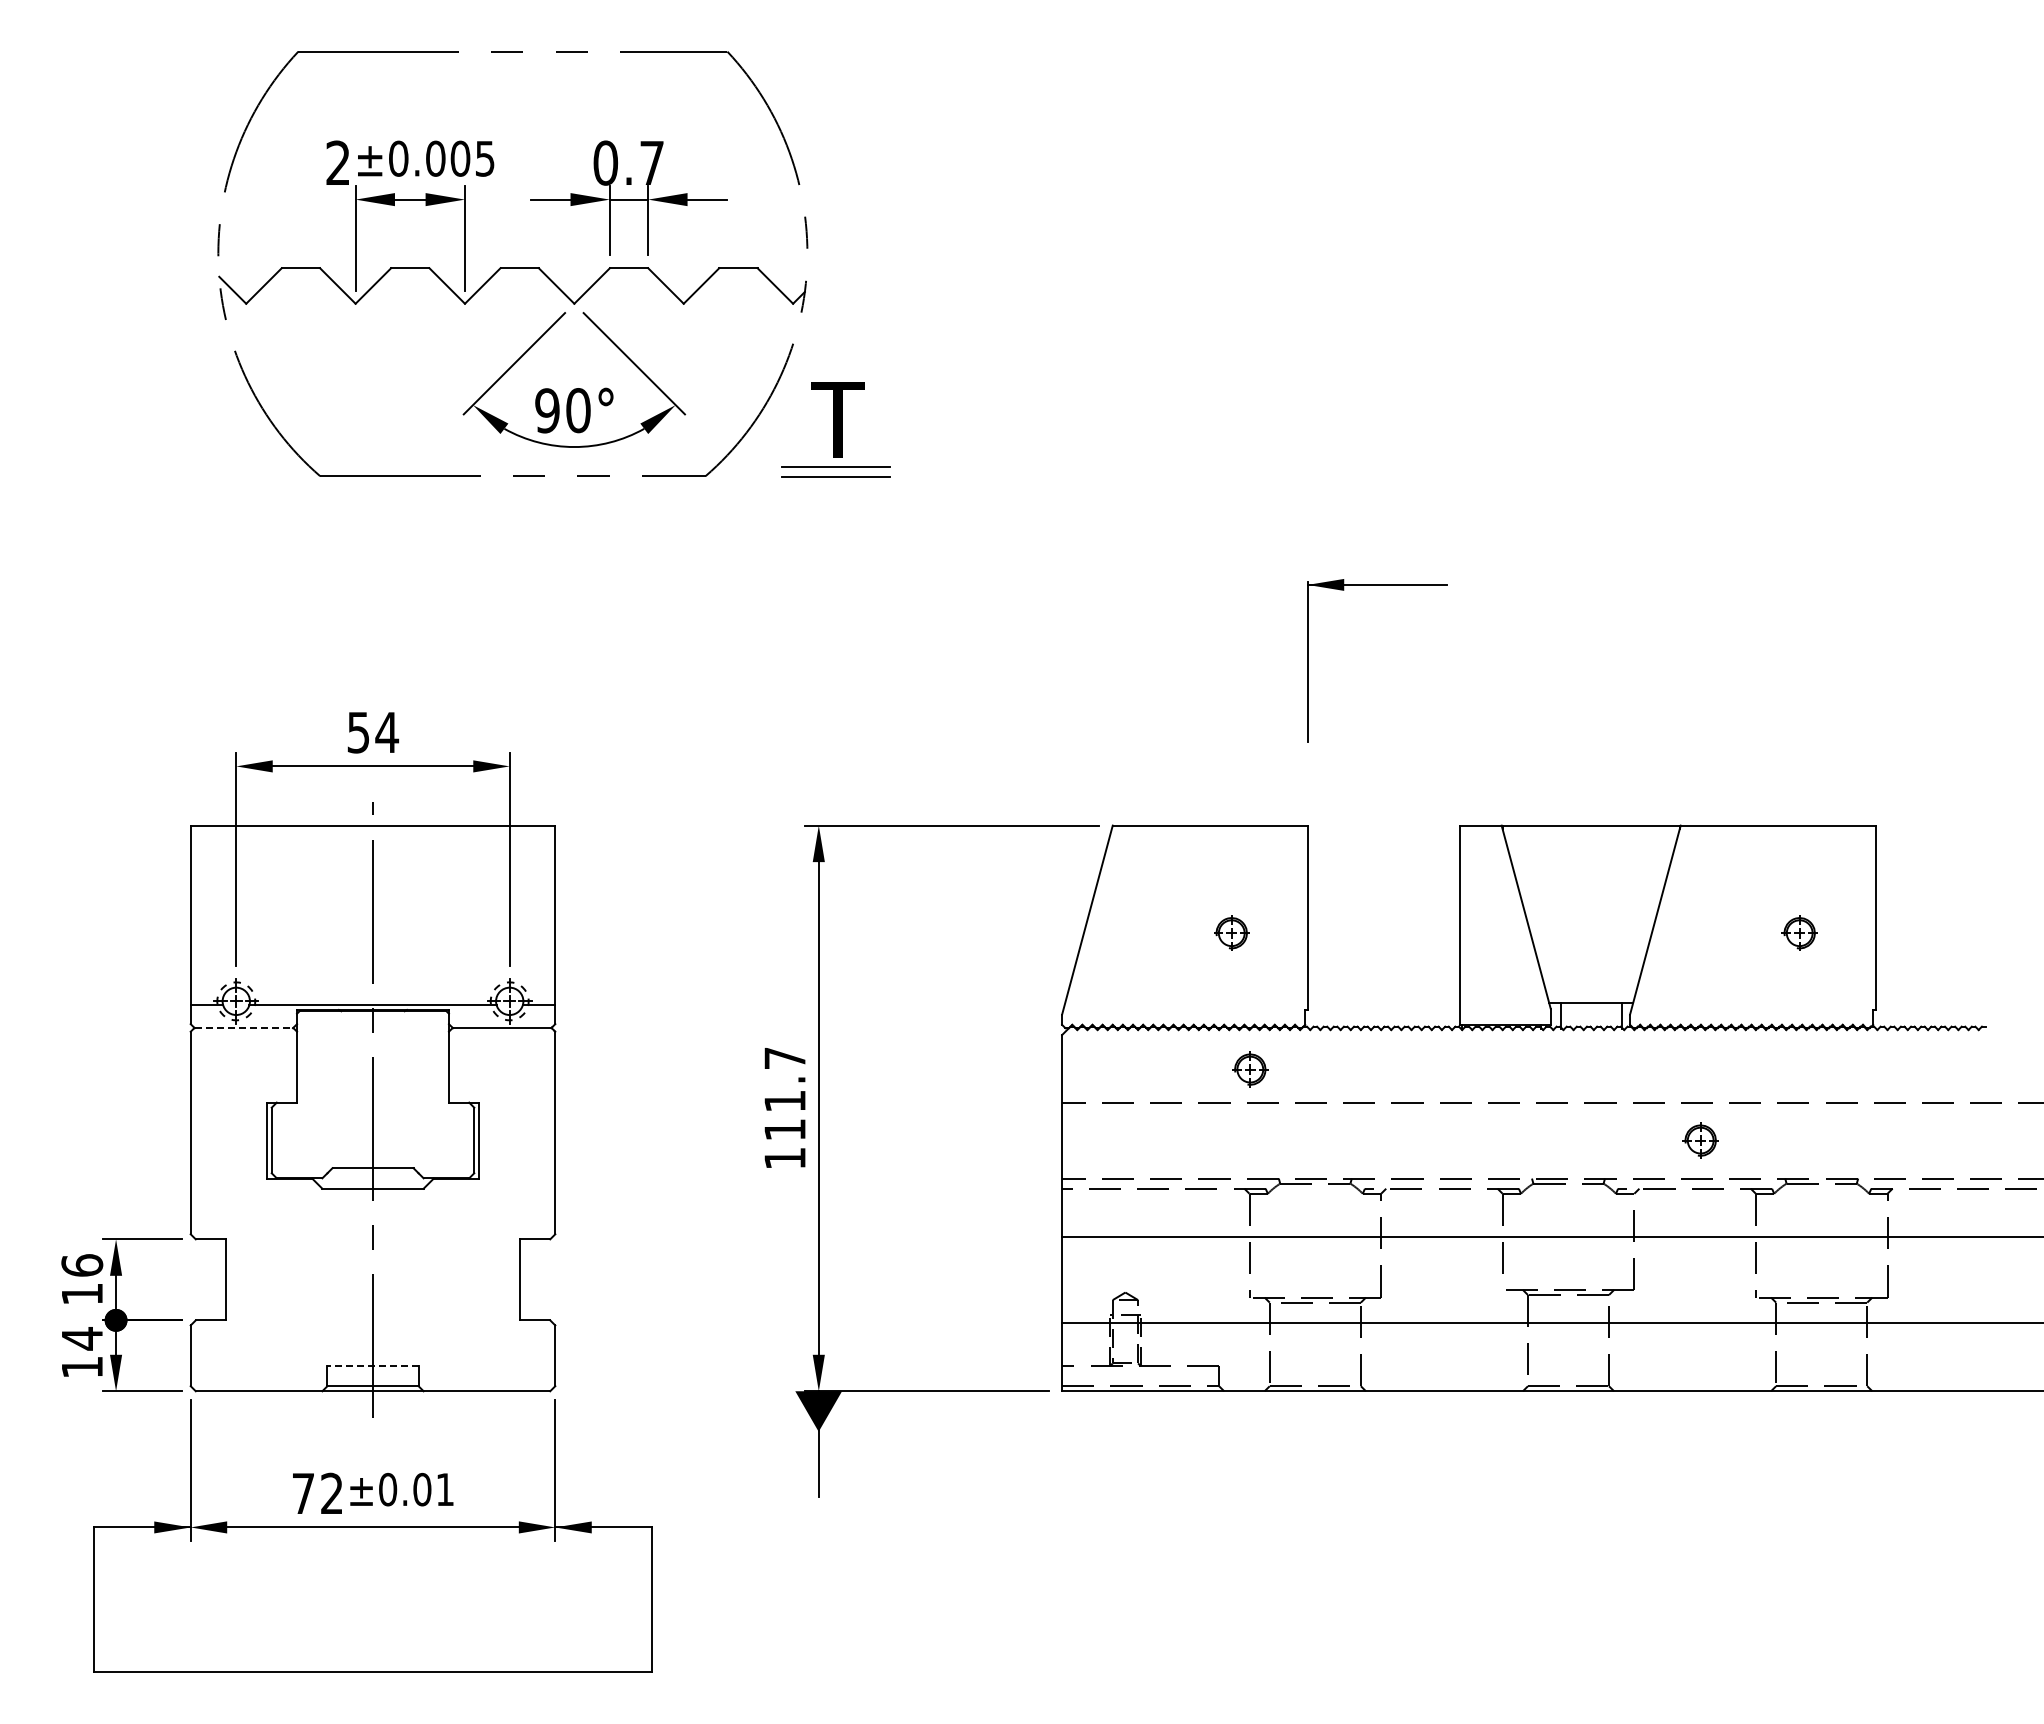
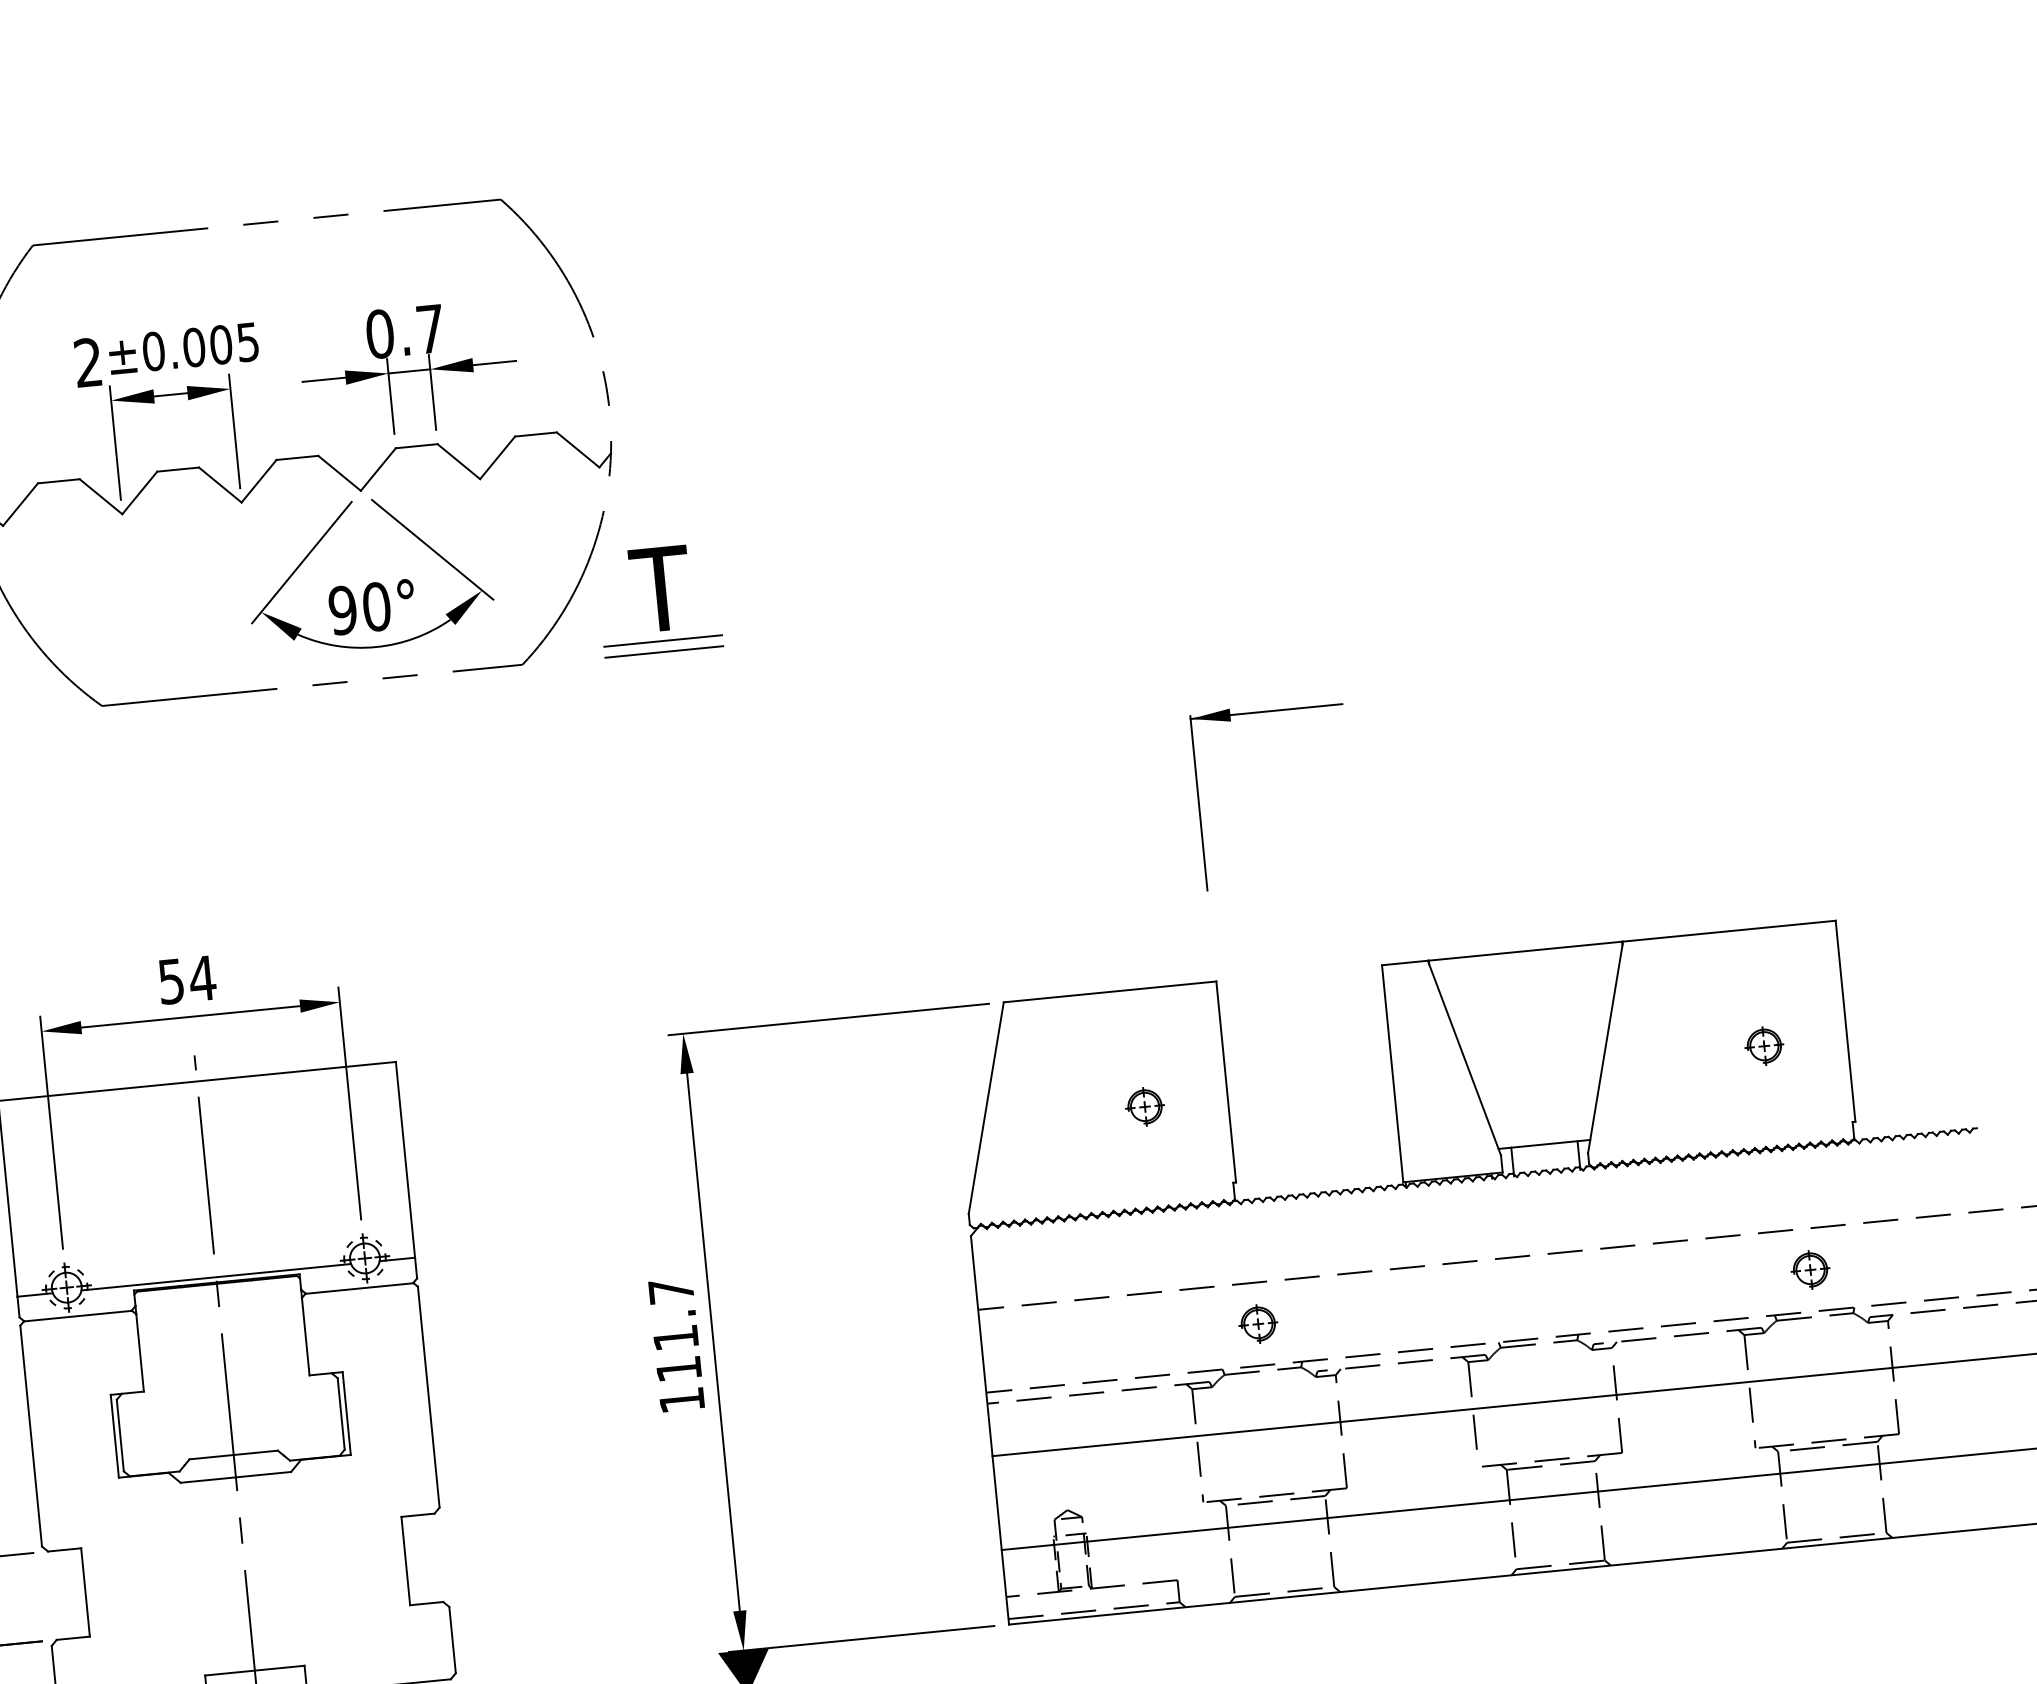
line: (244, 1028) -> (78, 1316), dashed -> solid
part: (1250, 1069) -> (1258, 1324), moved
part: (1700, 1140) -> (1810, 1269), moved
line: (373, 1365) -> (255, 1670), dashed -> solid

